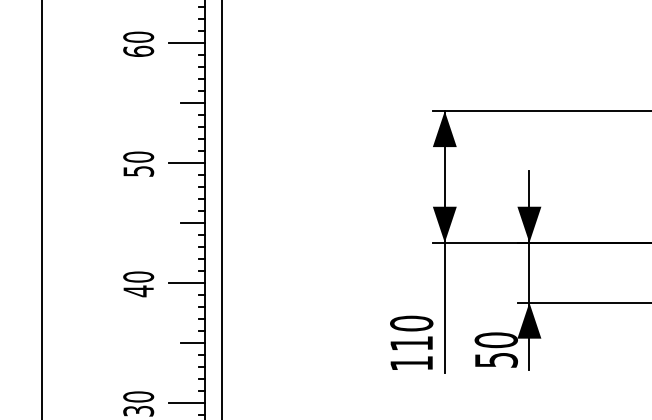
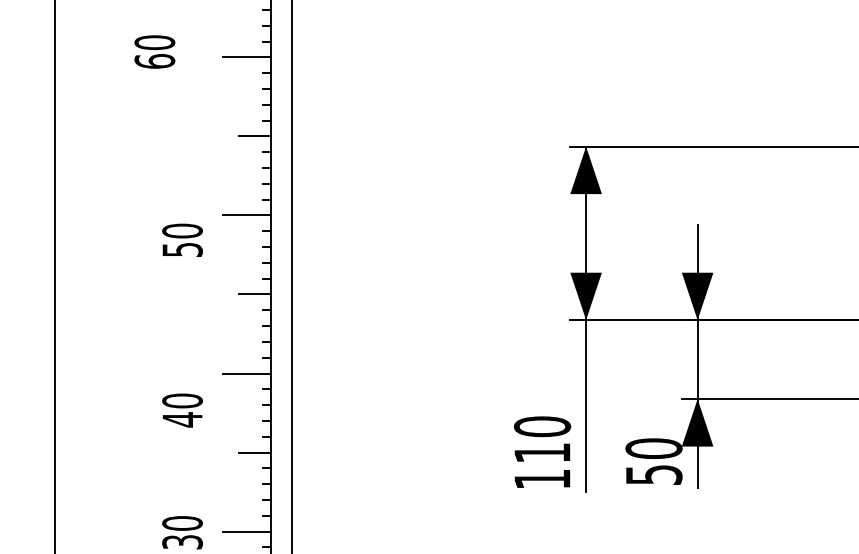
text: (138, 43) -> (154, 50), moved
text: (138, 163) -> (182, 239), moved
text: (138, 284) -> (182, 410), moved

